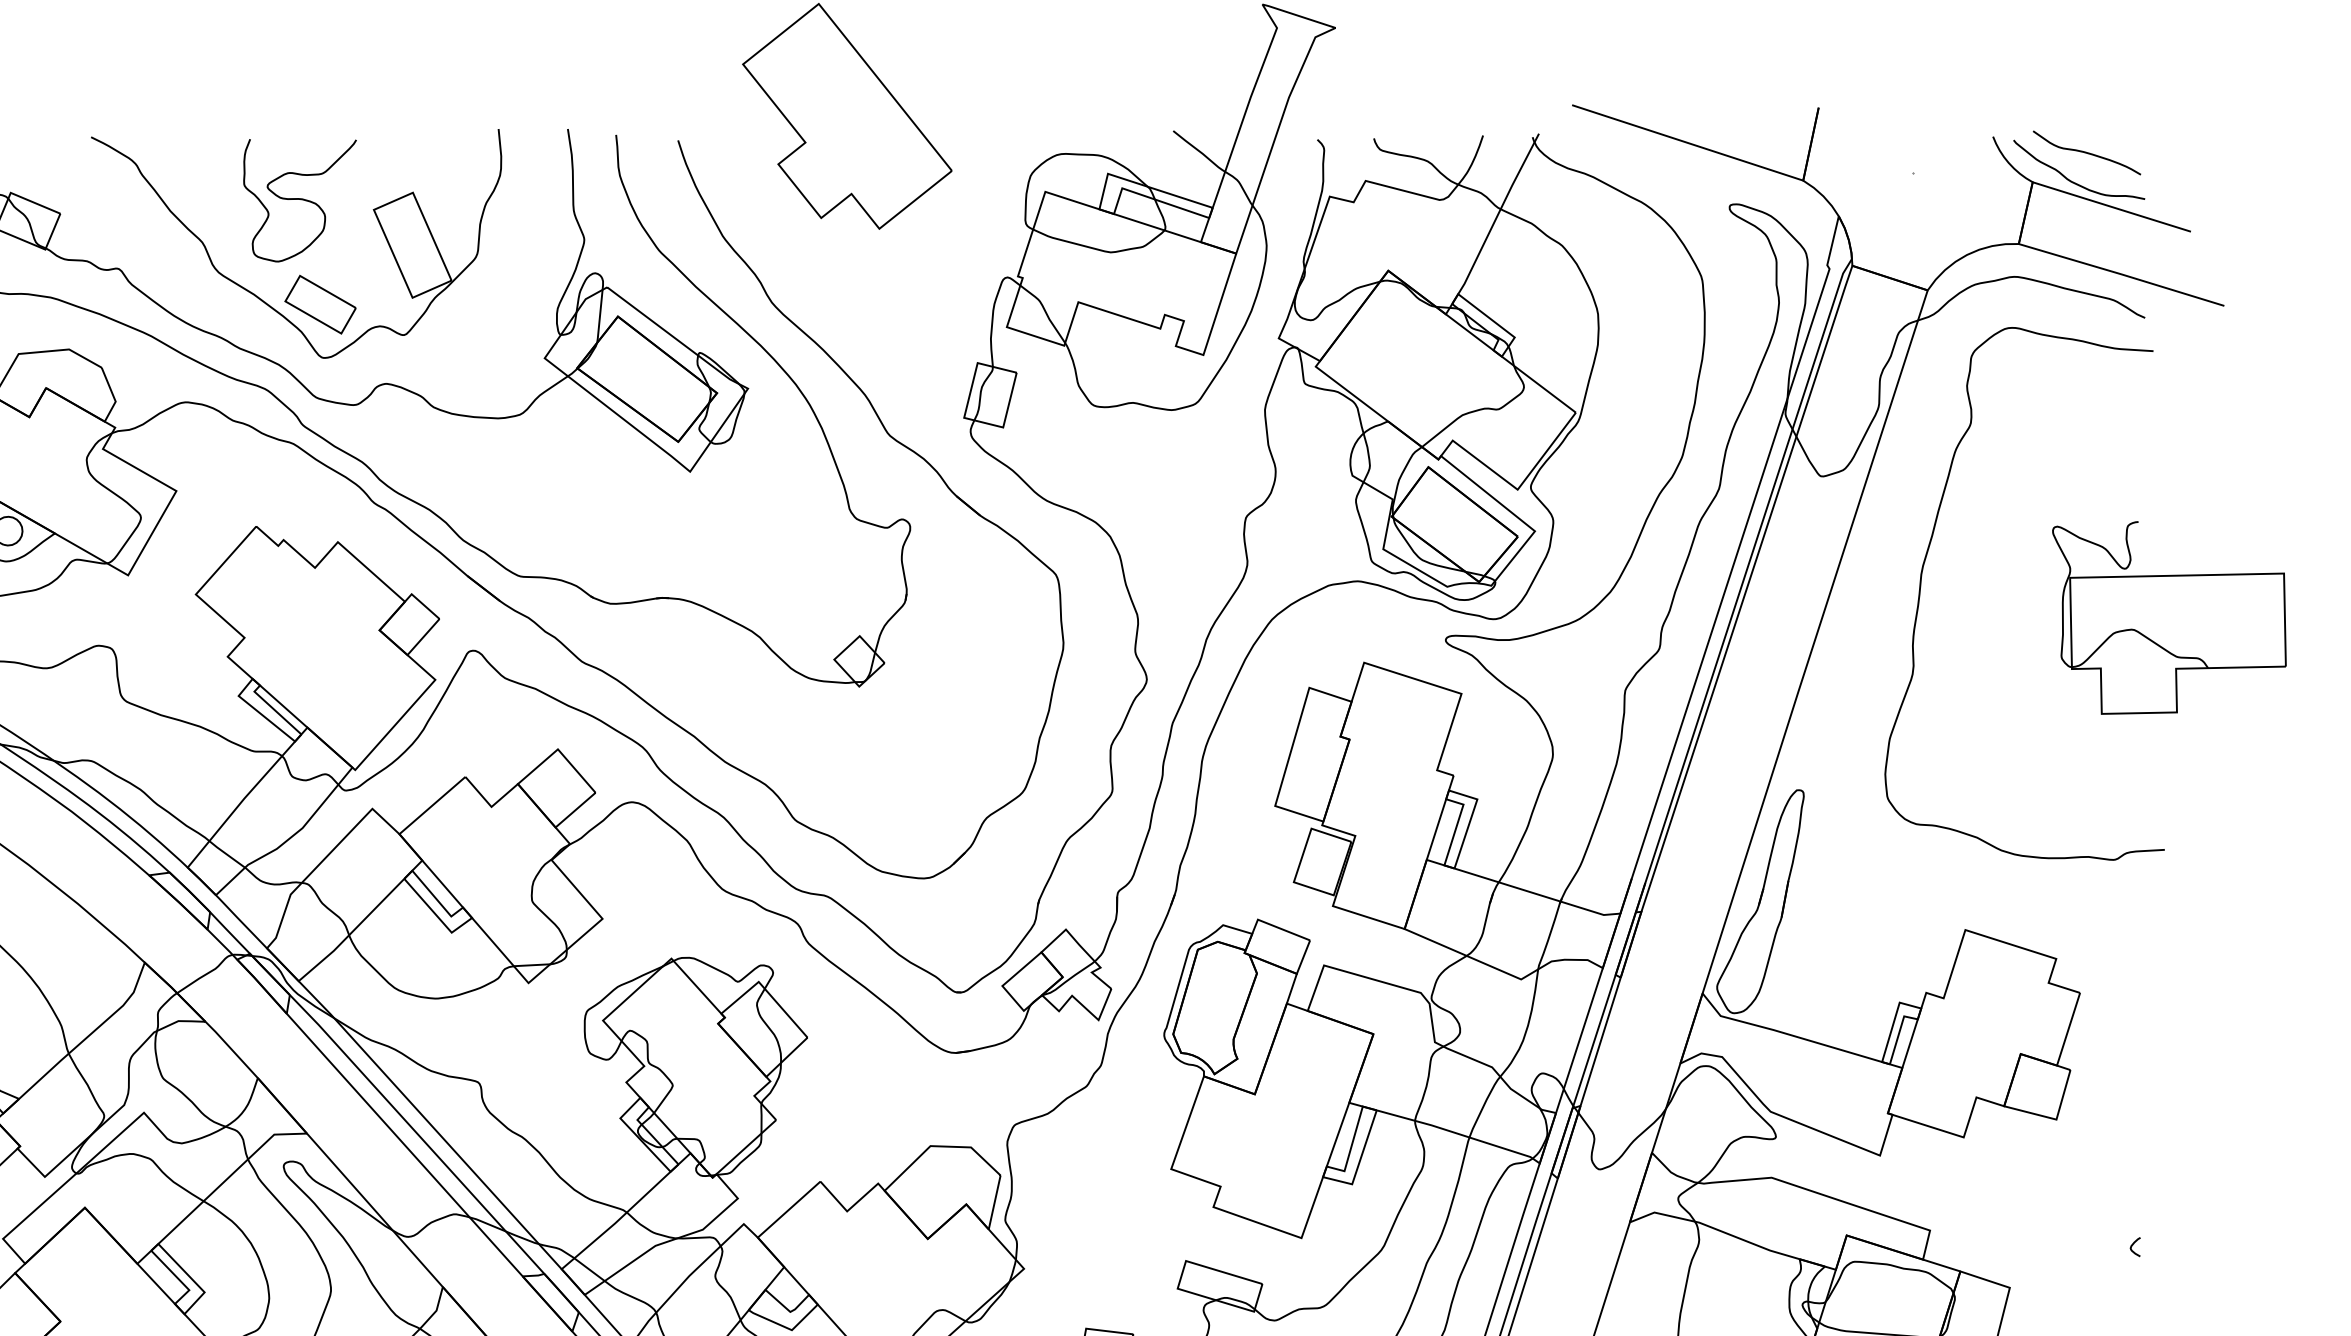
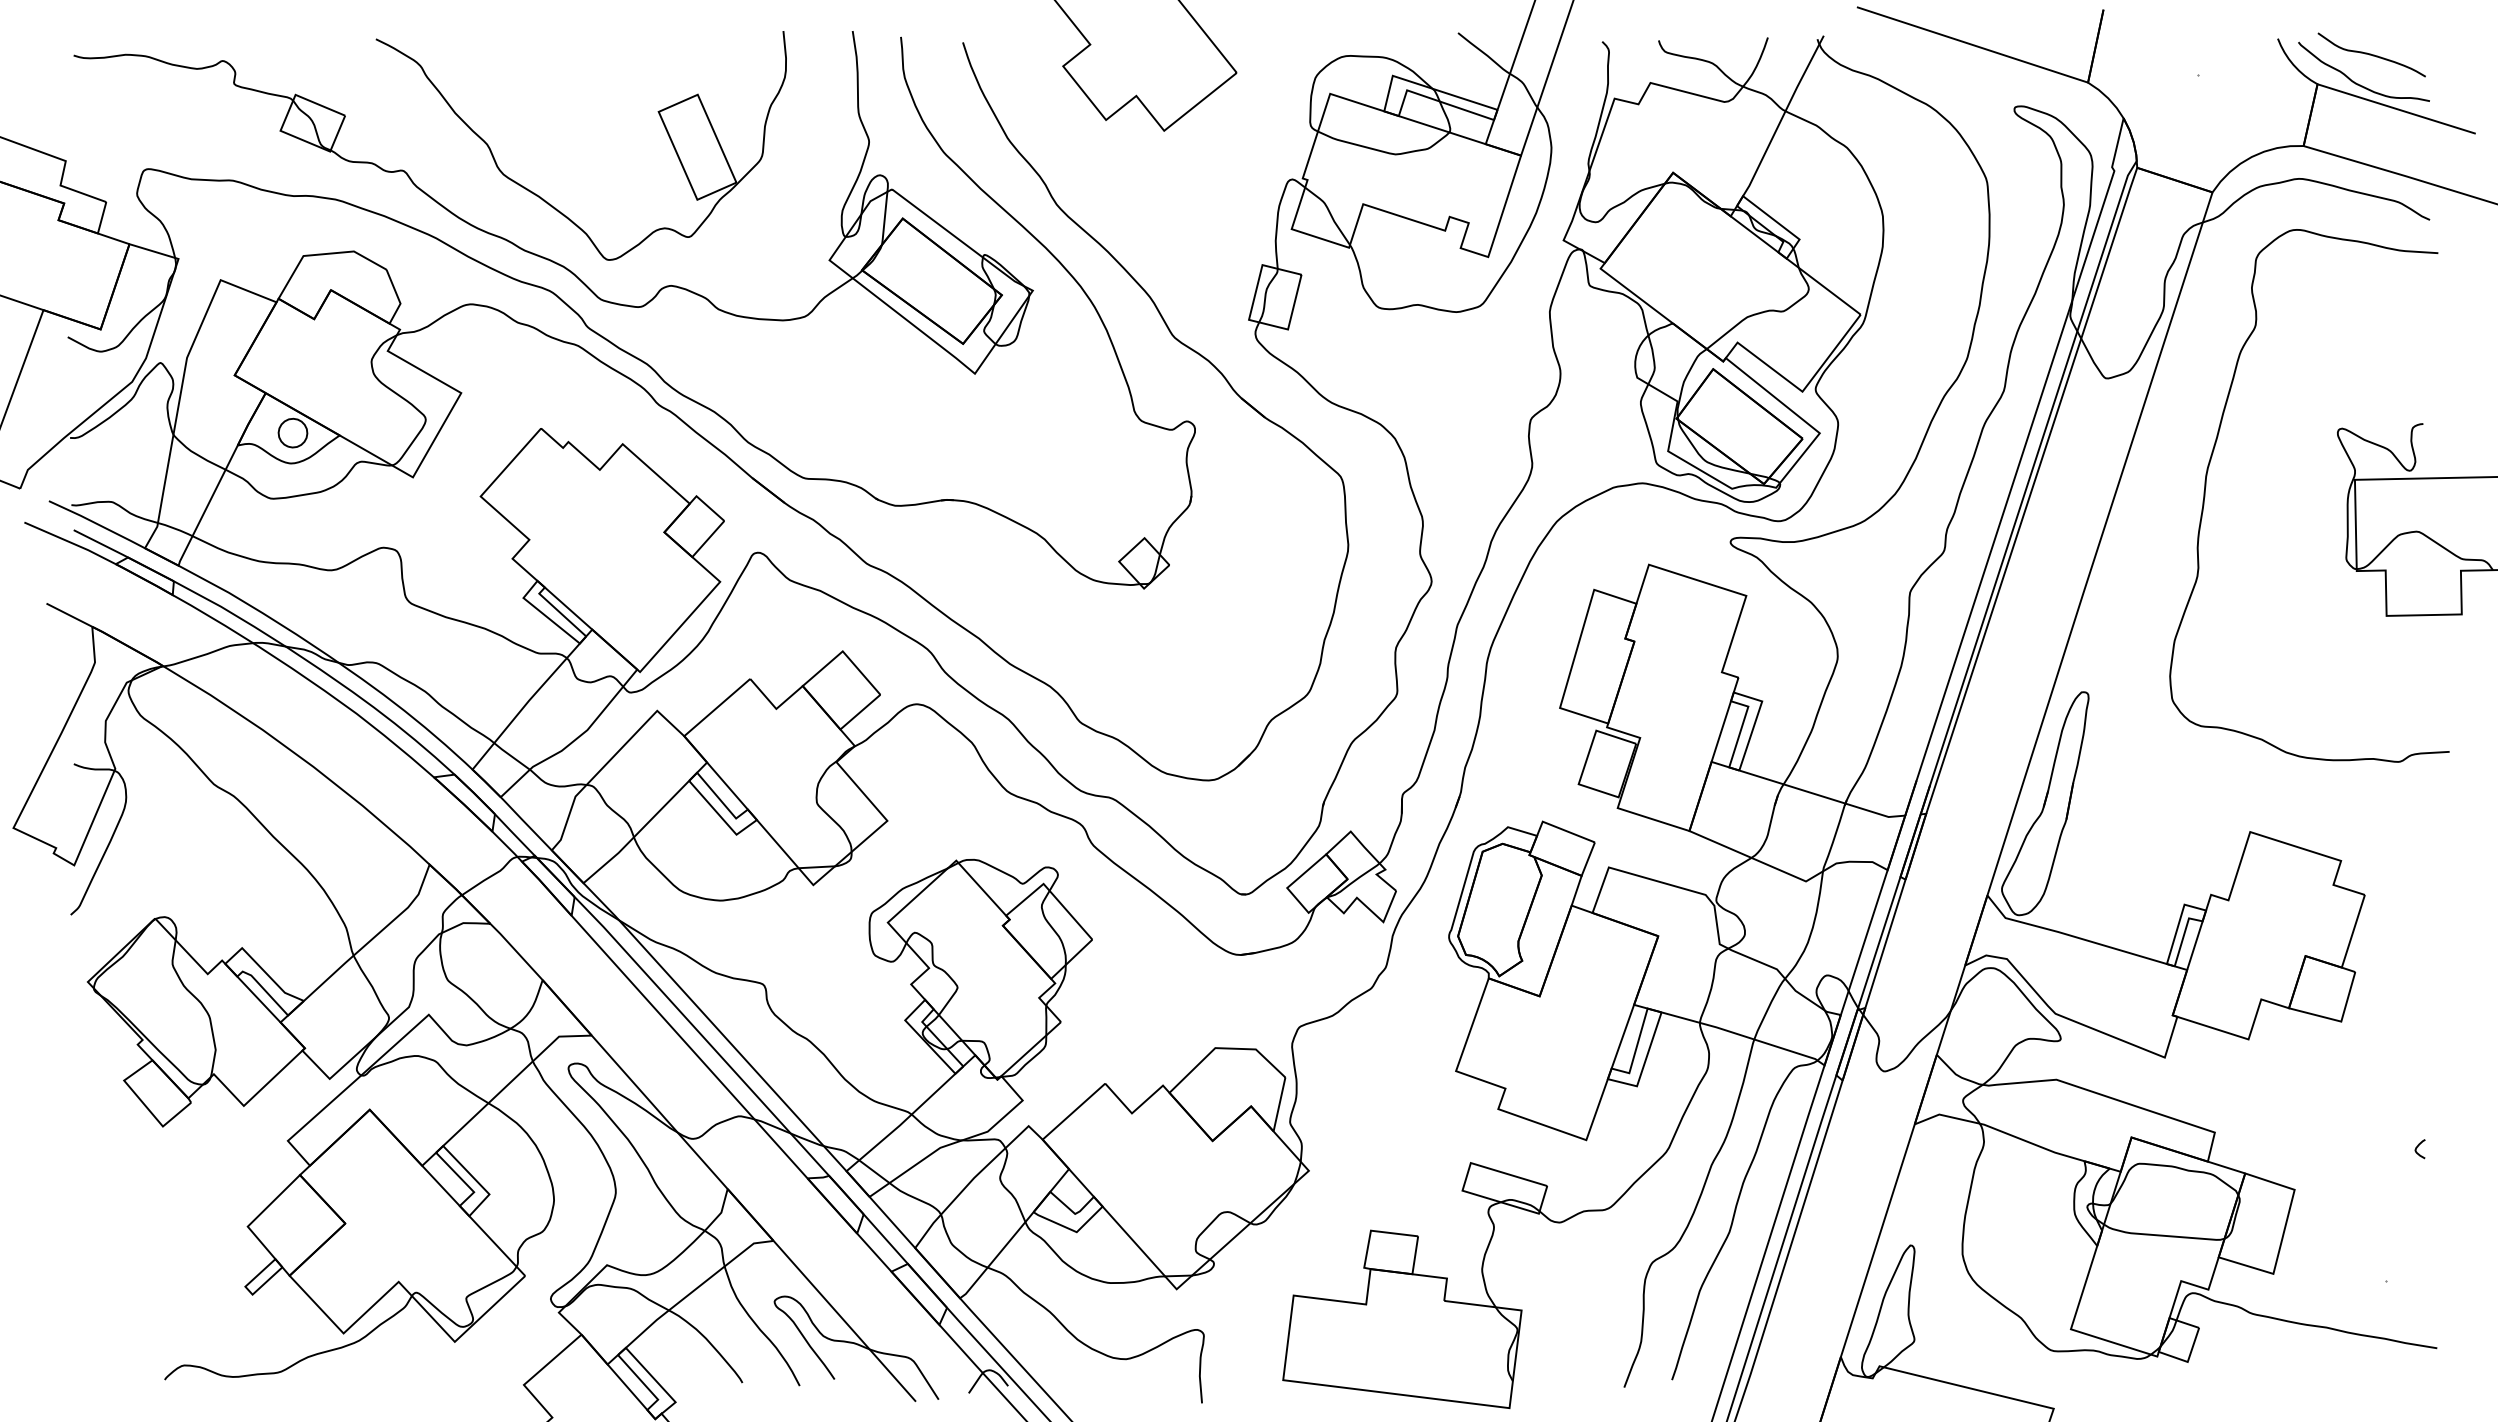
curve: (299, 199) -> (584, 101), removed
part: (320, 304) -> (605, 206), removed

